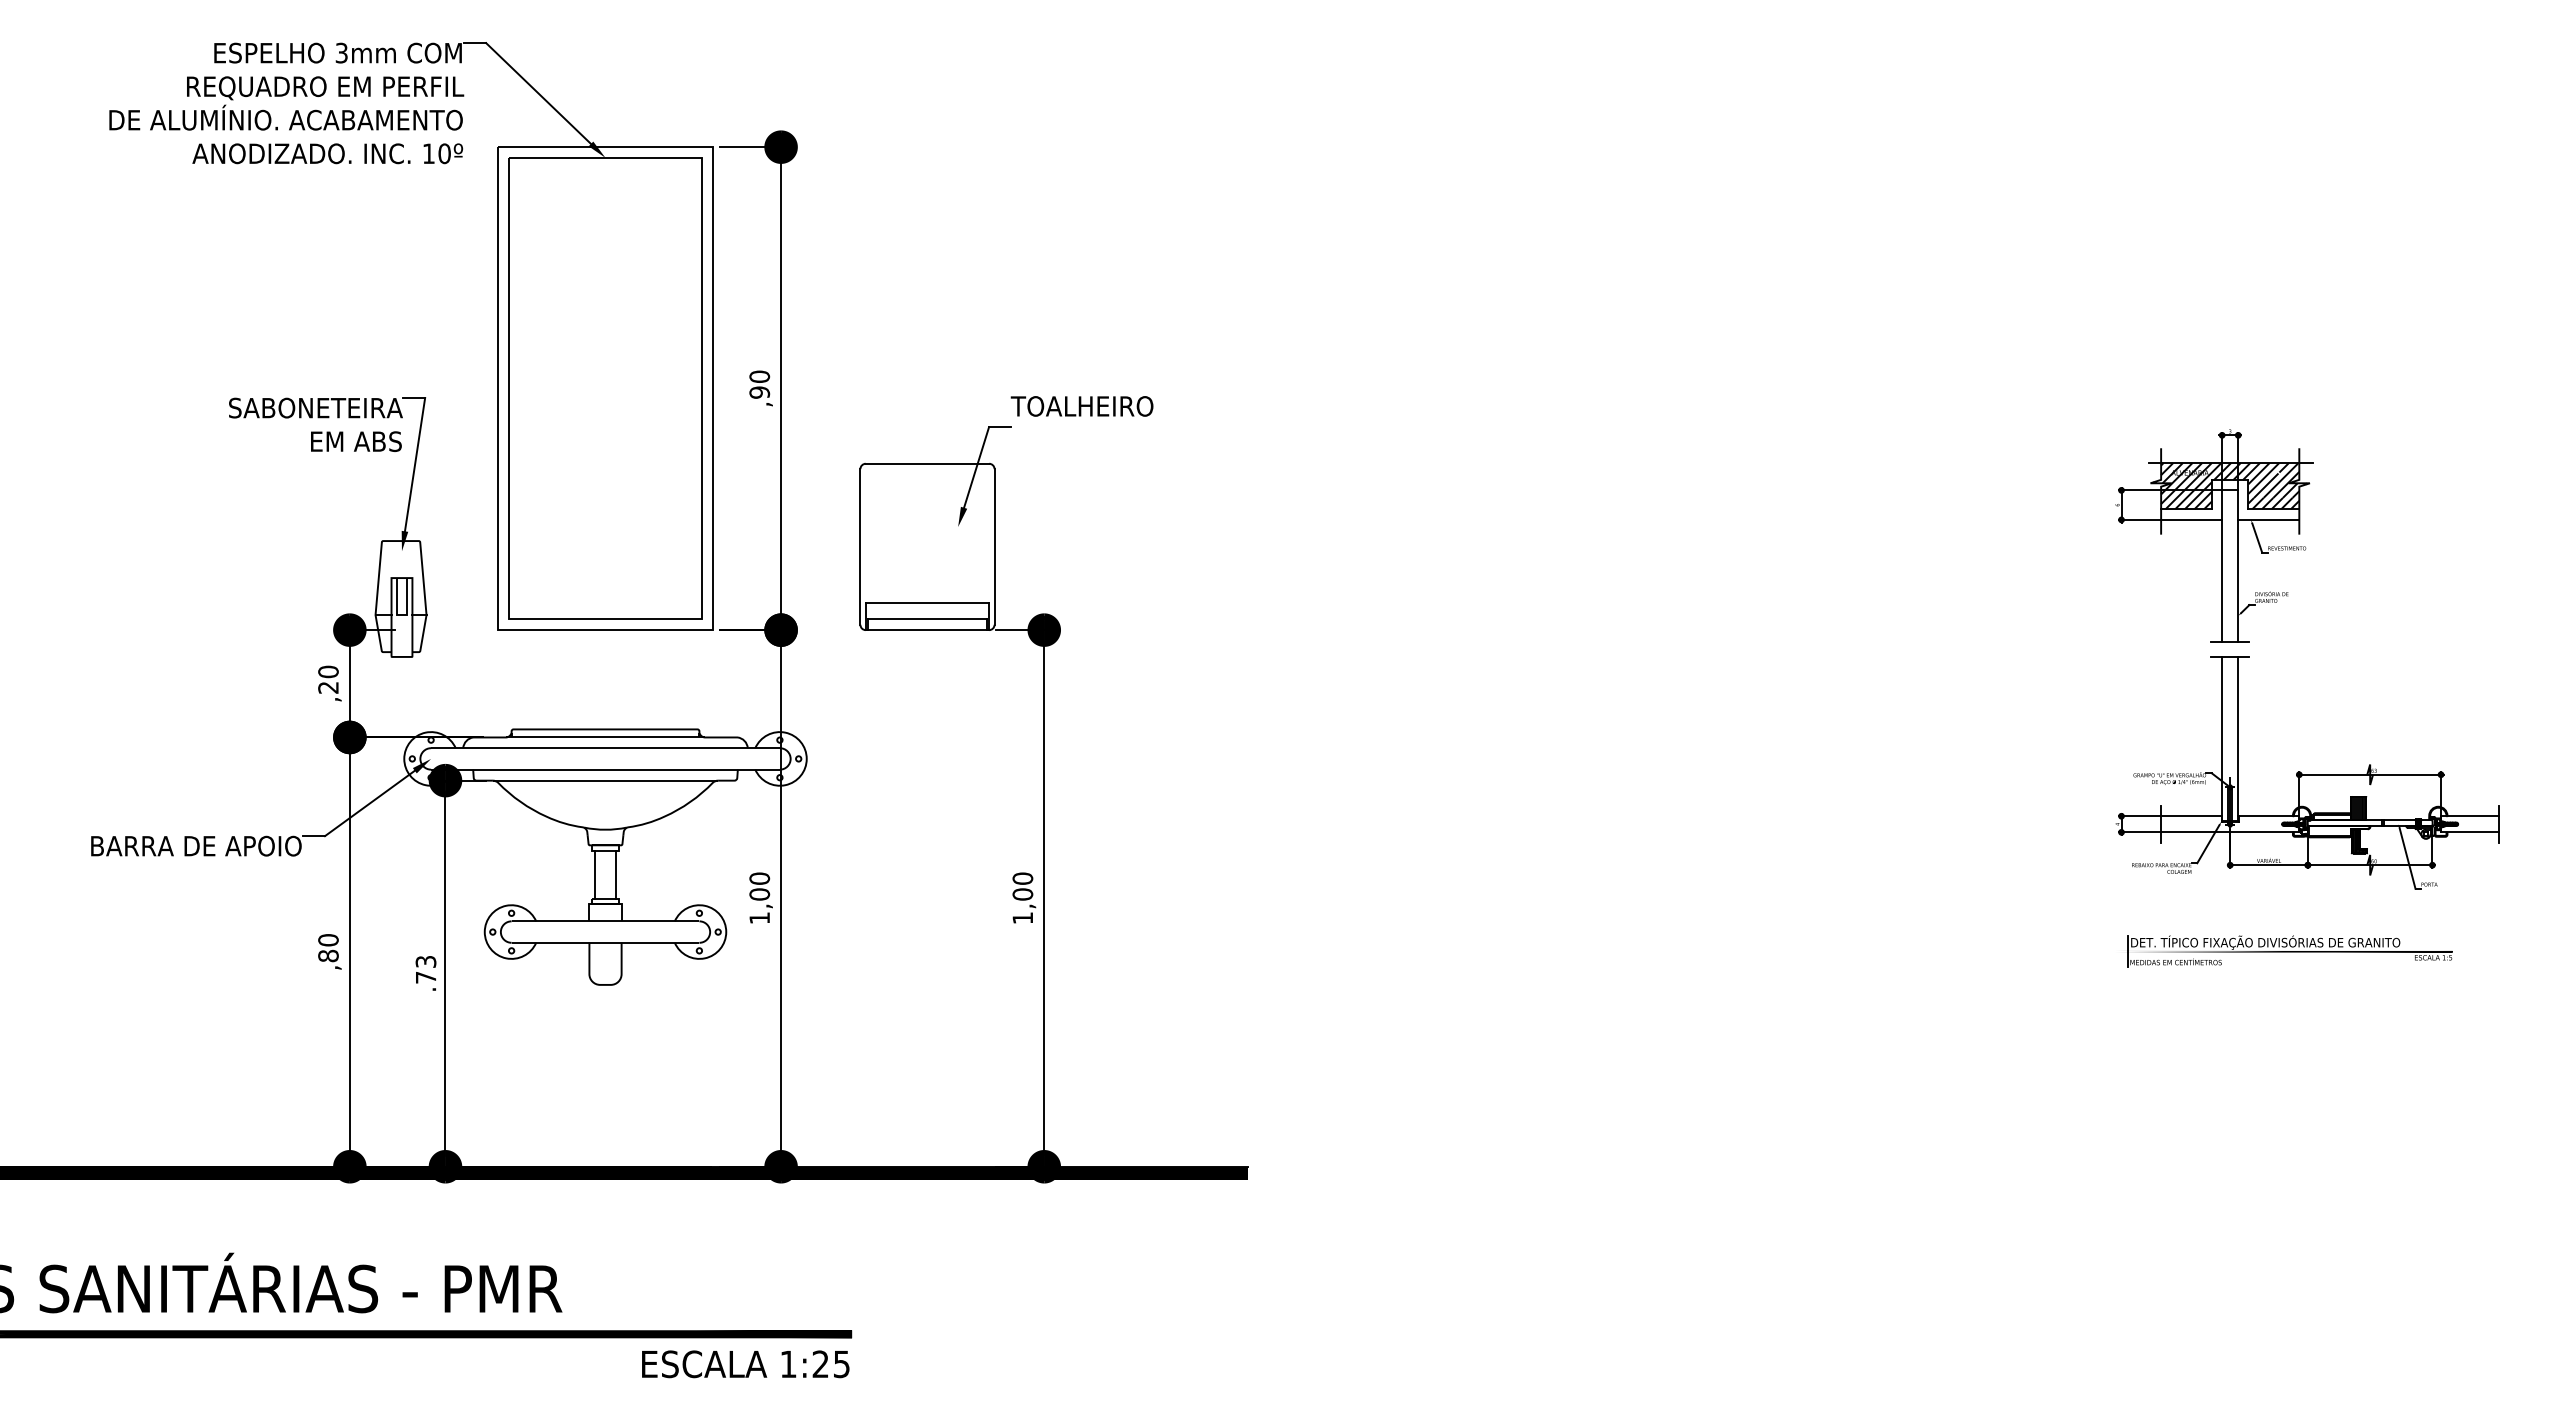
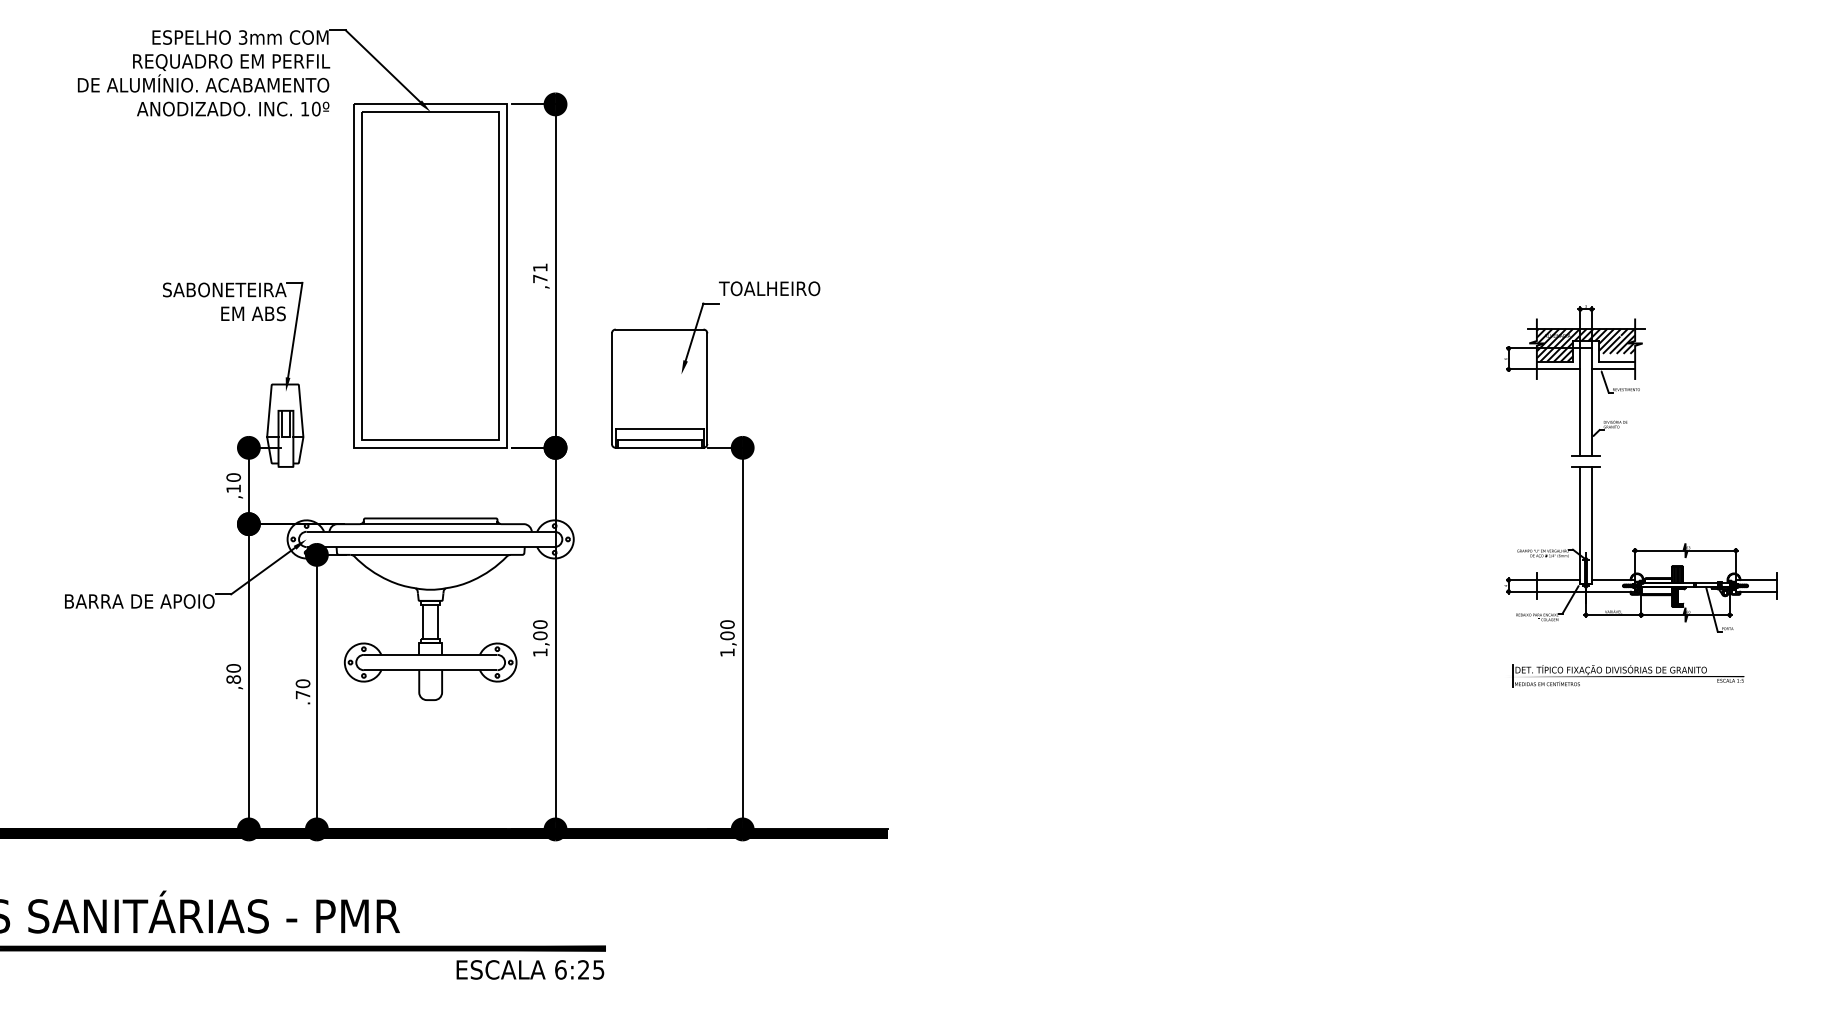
text: (759, 384) -> (540, 273), ,90 -> ,71
hatch: (2273, 503) -> (1616, 357), removed
text: (328, 687) -> (233, 488), ,20 -> ,10
text: (425, 961) -> (302, 683), .73 -> .70
text: (788, 1364) -> (560, 970), 1:25 -> 6:25

